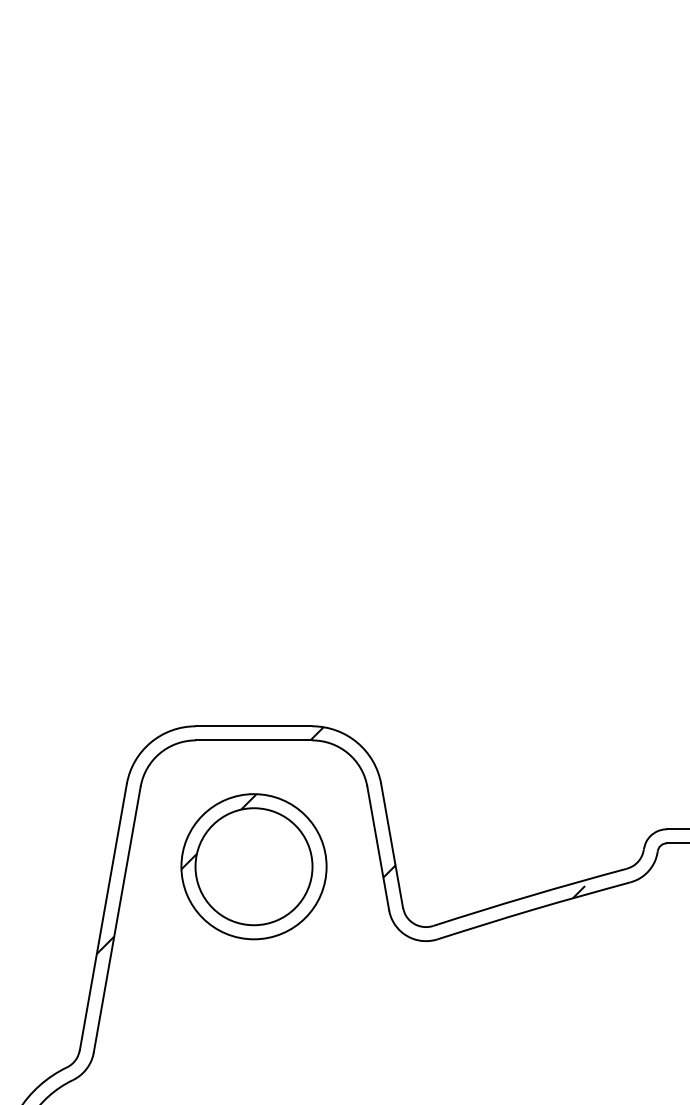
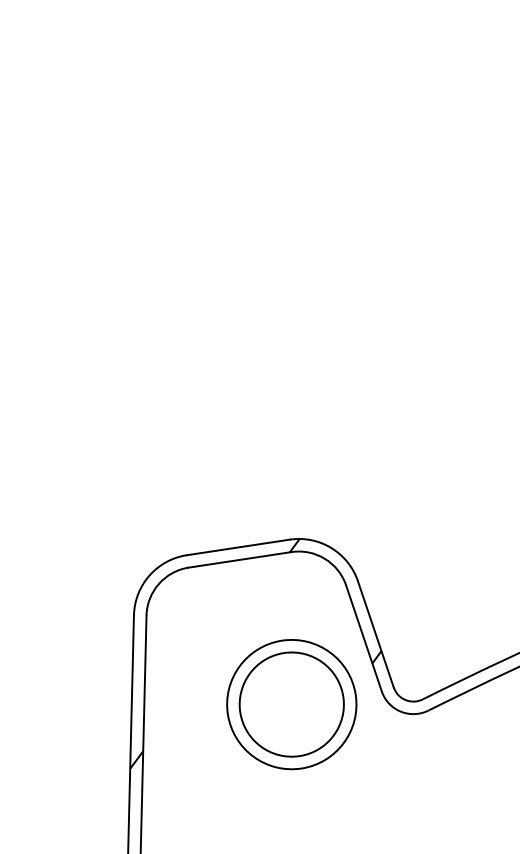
part: (253, 866) -> (291, 704), moved

